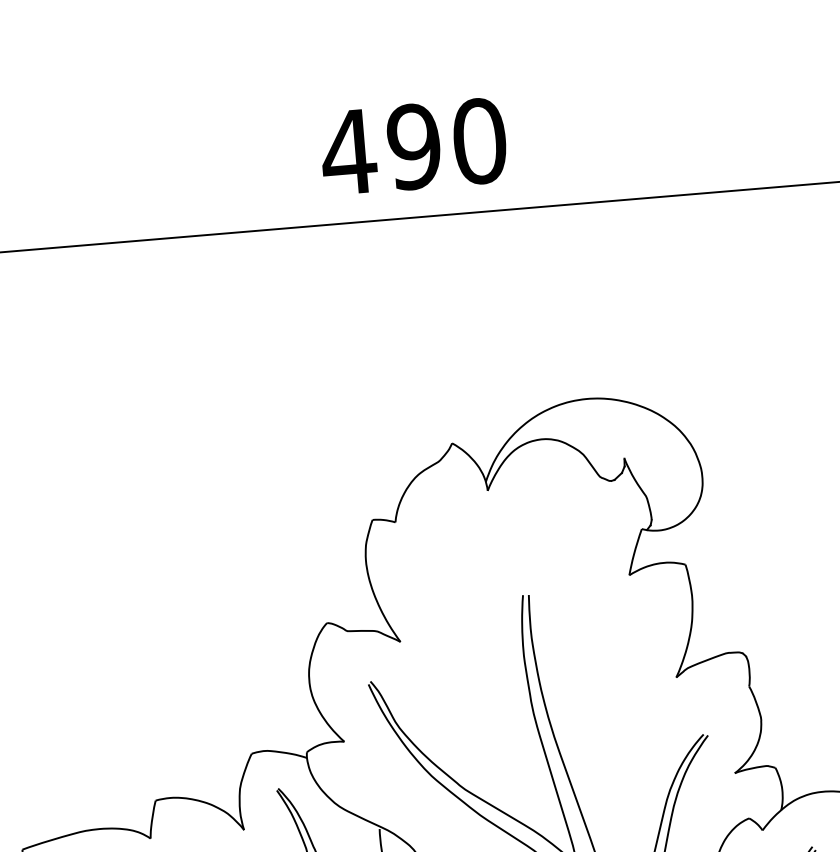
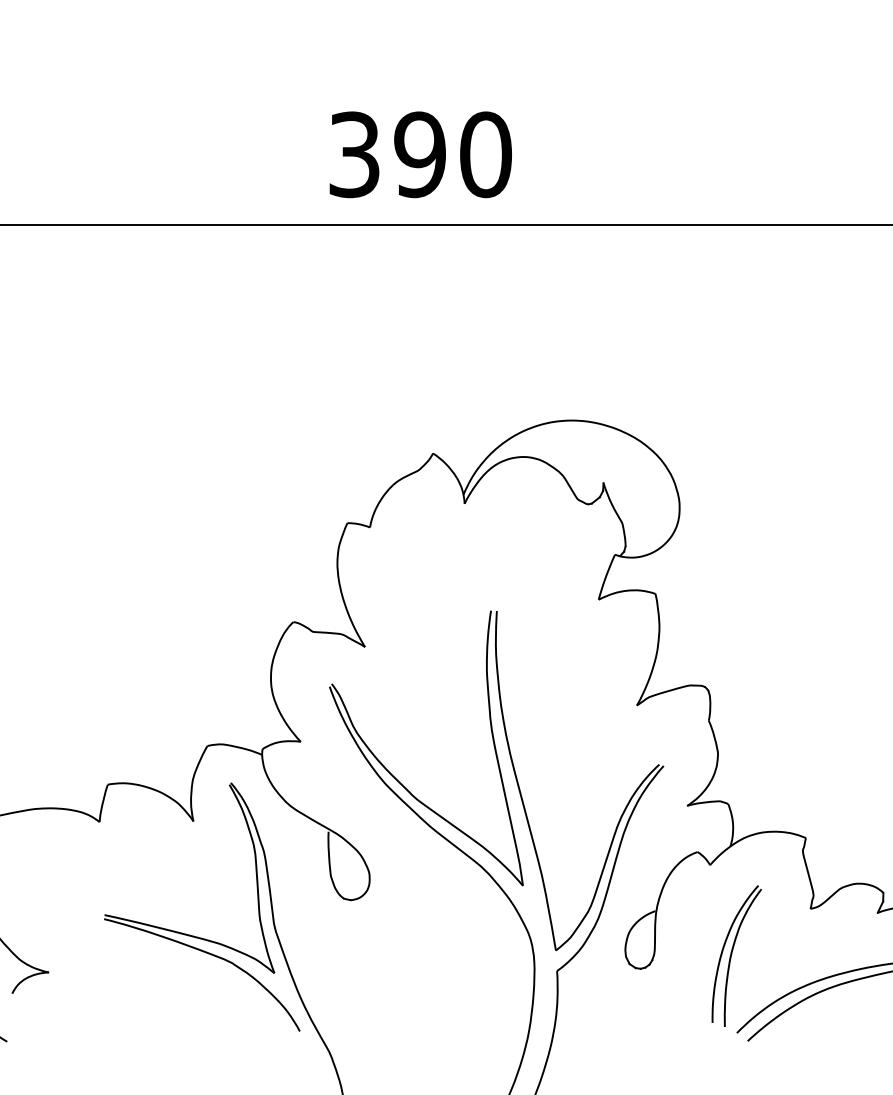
text: (348, 151) -> (354, 154), 490 -> 390

